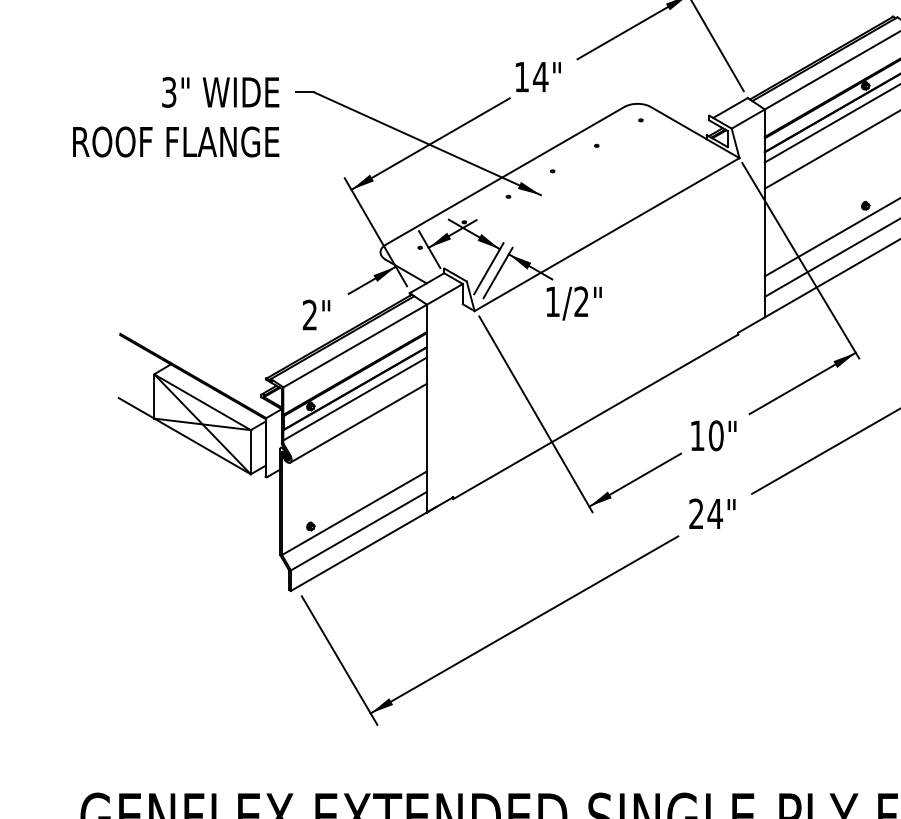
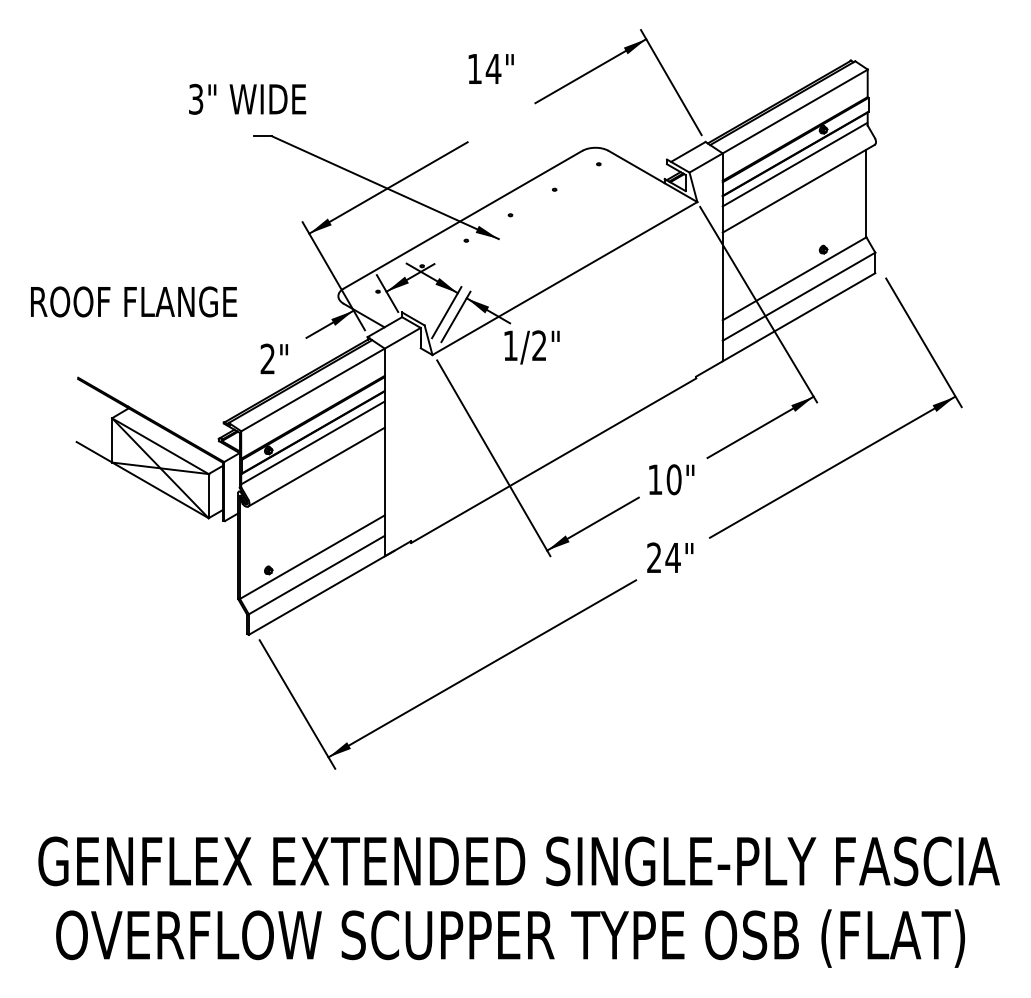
text: (537, 76) -> (490, 68), moved
text: (220, 91) -> (247, 98), moved
text: (176, 141) -> (134, 301), moved

